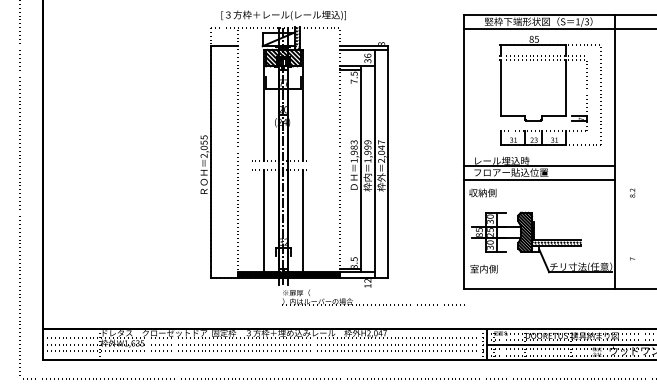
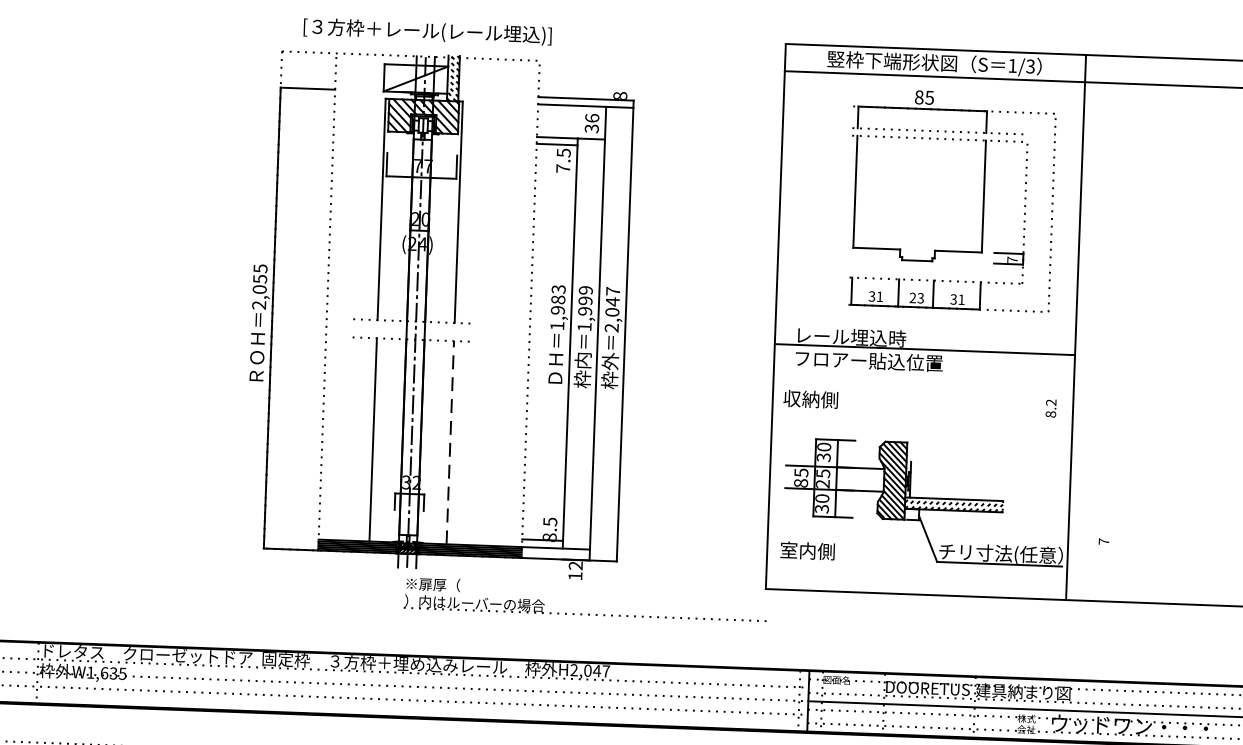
line: (538, 179) -> (922, 376), removed
text: (632, 192) -> (1051, 407), moved
line: (302, 220) -> (450, 441), solid -> dashed

